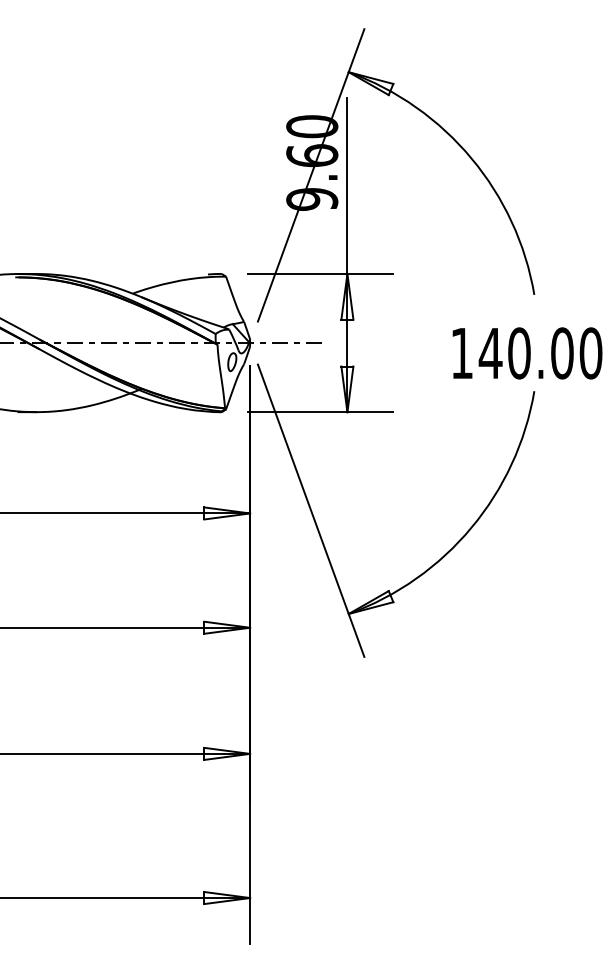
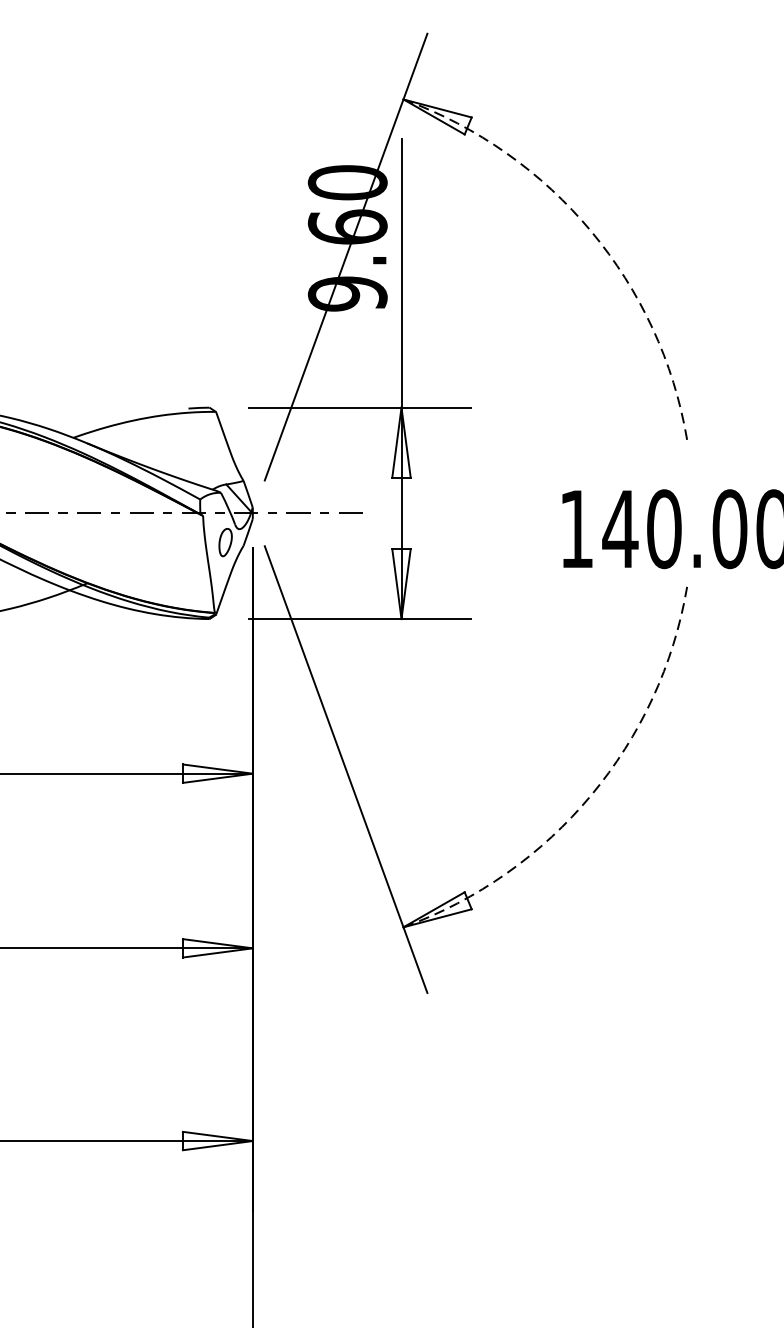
arc: (471, 158) -> (591, 231), solid -> dashed
arc: (471, 527) -> (591, 795), solid -> dashed

